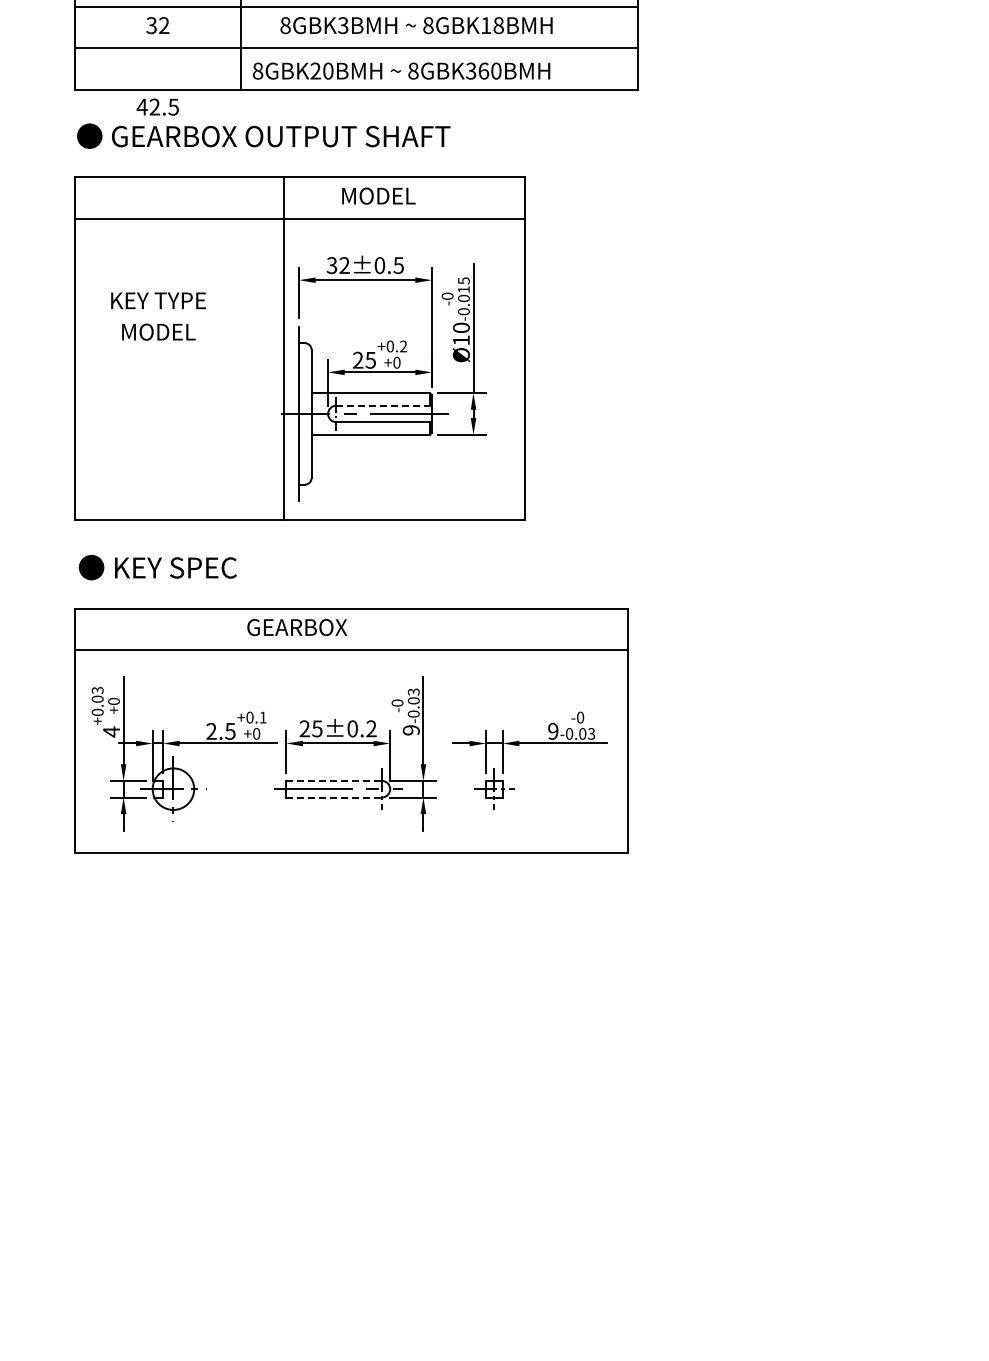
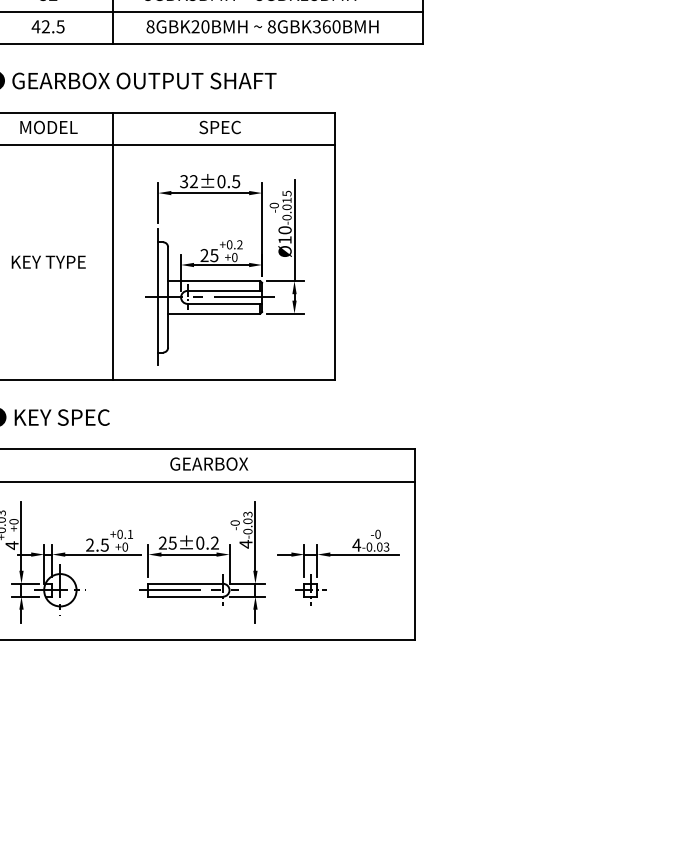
text: (401, 70) -> (262, 26), moved
text: (157, 106) -> (47, 26), moved
text: (378, 195) -> (220, 126), MODEL -> SPEC
text: (158, 300) -> (48, 261), moved
text: (158, 331) -> (48, 126), moved
line: (284, 348) -> (113, 246), moved
line: (384, 405) -> (225, 290), dashed -> solid
text: (297, 627) -> (209, 464), moved
text: (410, 730) -> (245, 544), 9 -> 4
text: (552, 730) -> (356, 544), 9 -> 4
line: (334, 780) -> (186, 583), dashed -> solid
line: (334, 797) -> (186, 596), dashed -> solid

